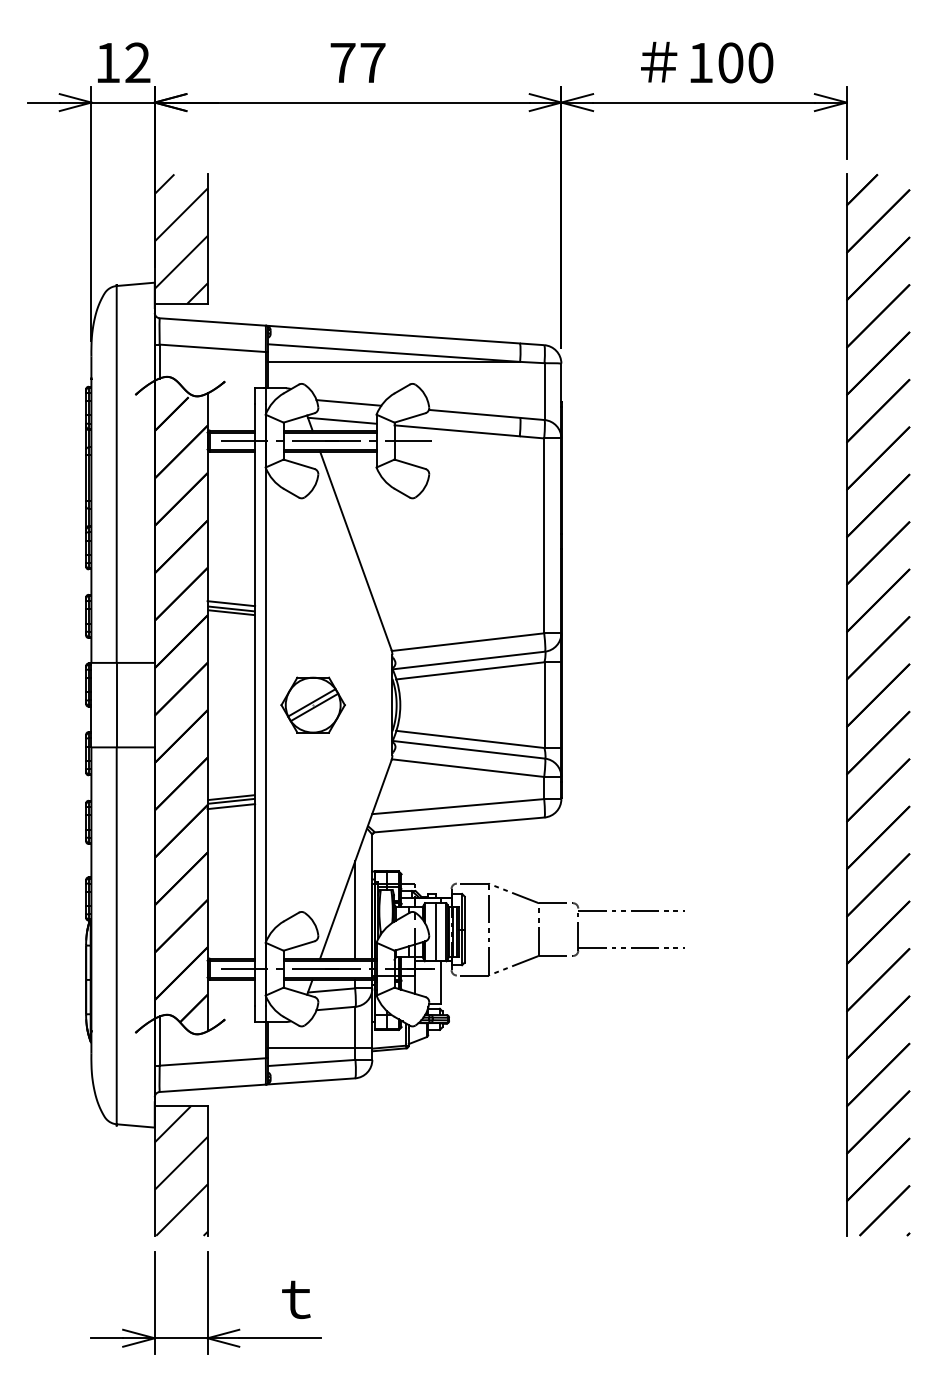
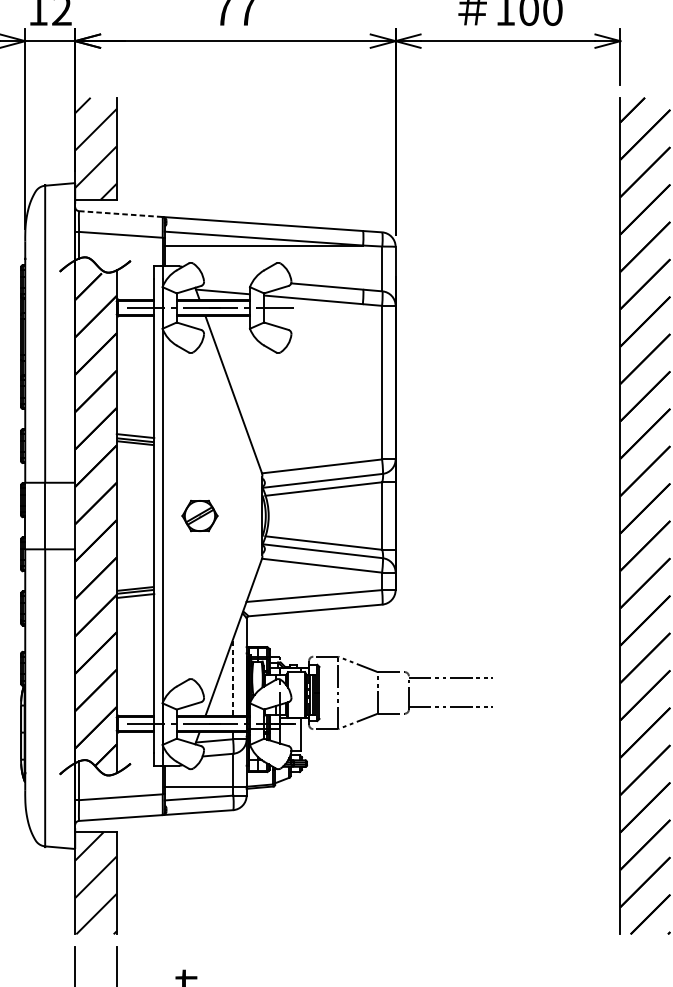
line: (213, 322) -> (121, 214), solid -> dashed
line: (348, 402) -> (227, 277), removed
part: (312, 704) -> (199, 515), size x0.7
line: (355, 910) -> (233, 677), solid -> dashed
line: (435, 932) -> (296, 695), removed

